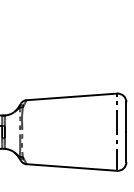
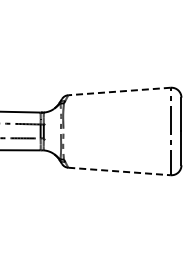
line: (71, 96) -> (119, 91), solid -> dashed
line: (72, 167) -> (120, 171), solid -> dashed

